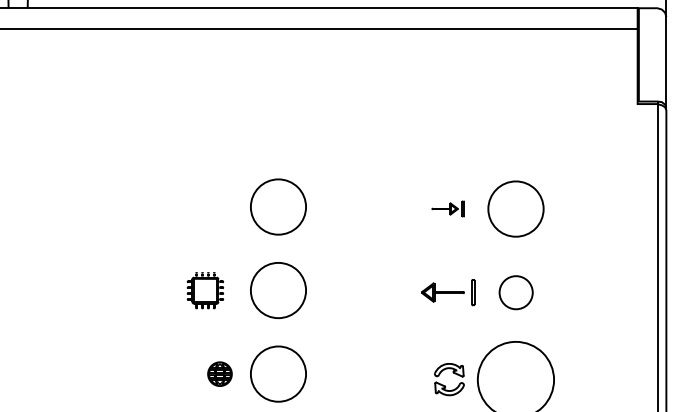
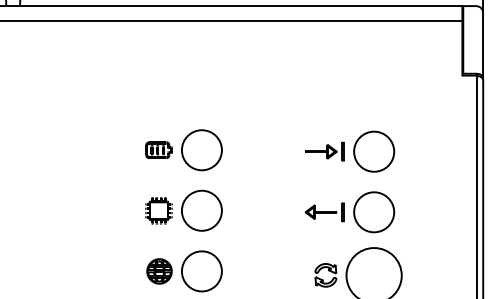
part: (218, 206) -> (158, 149), added
part: (447, 208) -> (324, 151), size x1.67
part: (204, 290) -> (158, 210), moved
part: (516, 292) -> (374, 212), size x1.67
part: (219, 374) -> (159, 271), size x1.43

